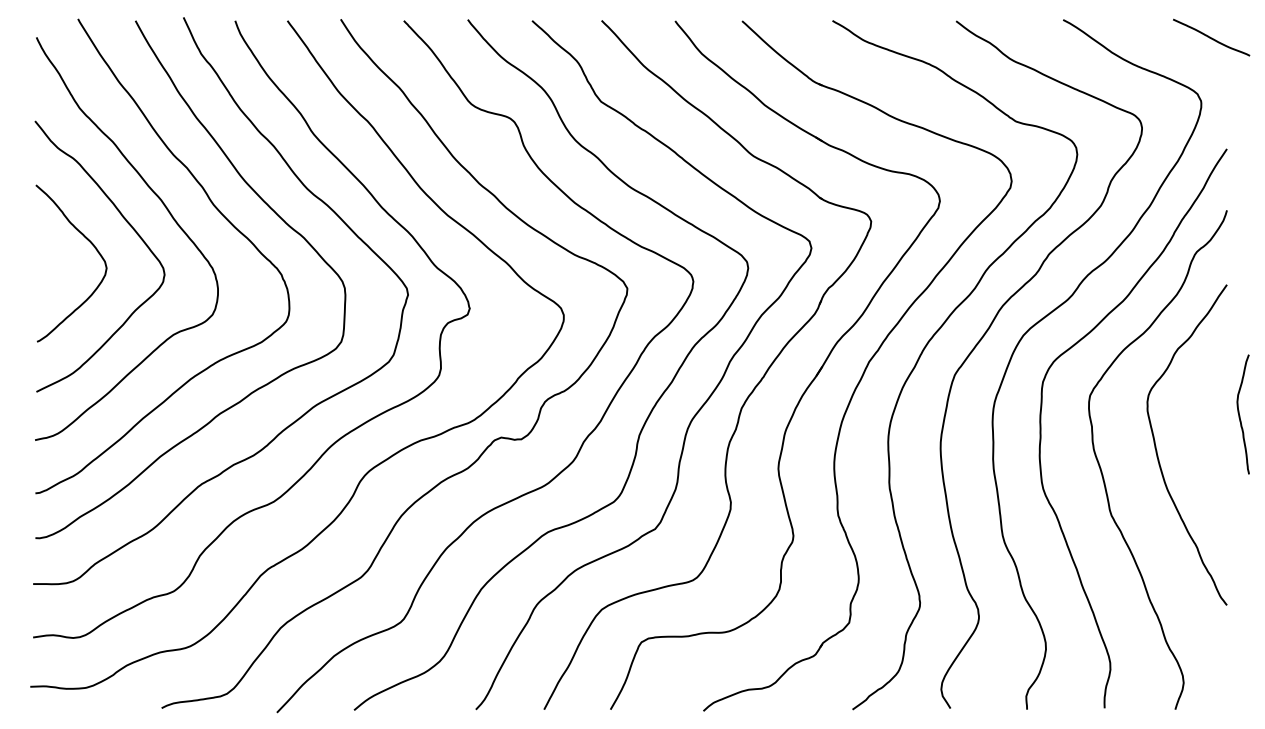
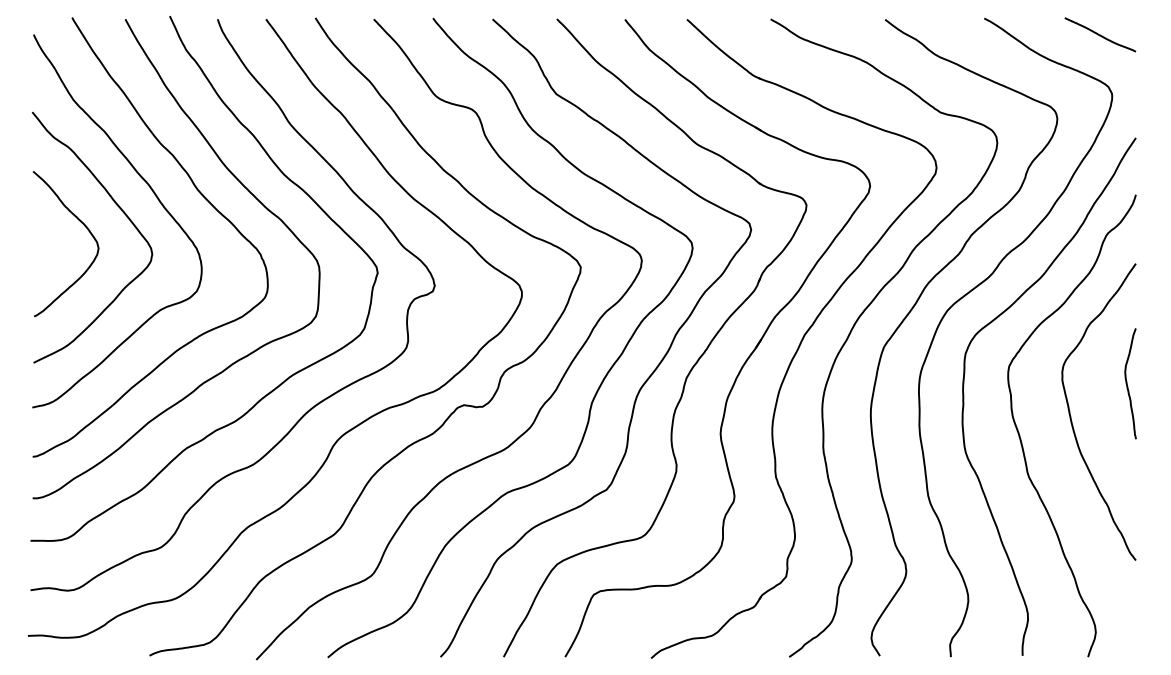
curve: (1211, 37) -> (1100, 34), moved
curve: (1240, 415) -> (1128, 384), moved

